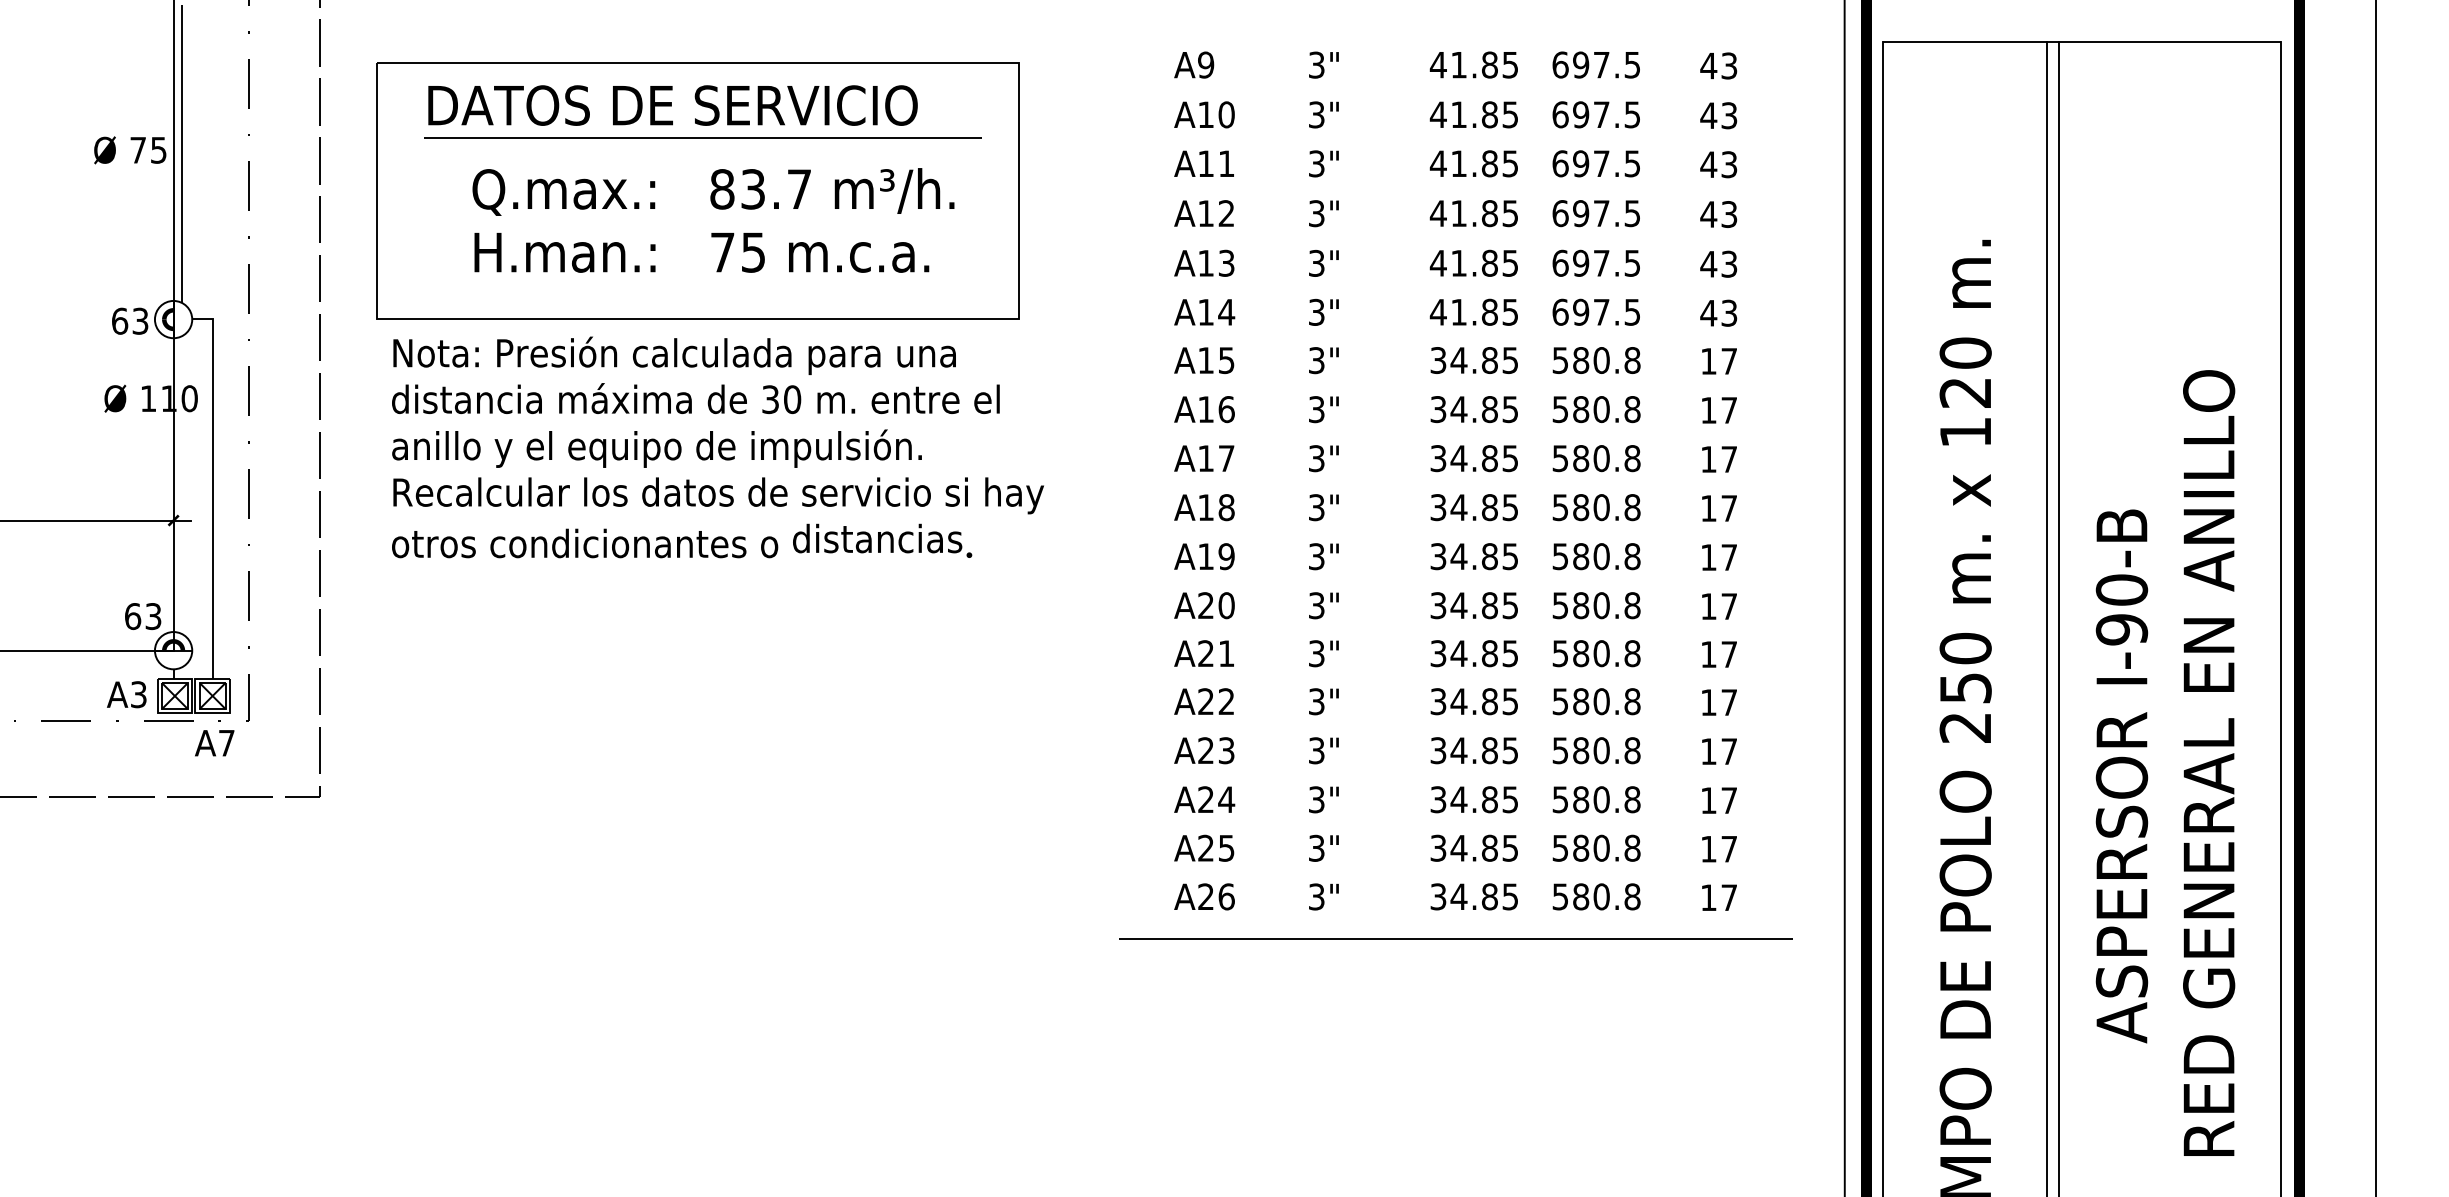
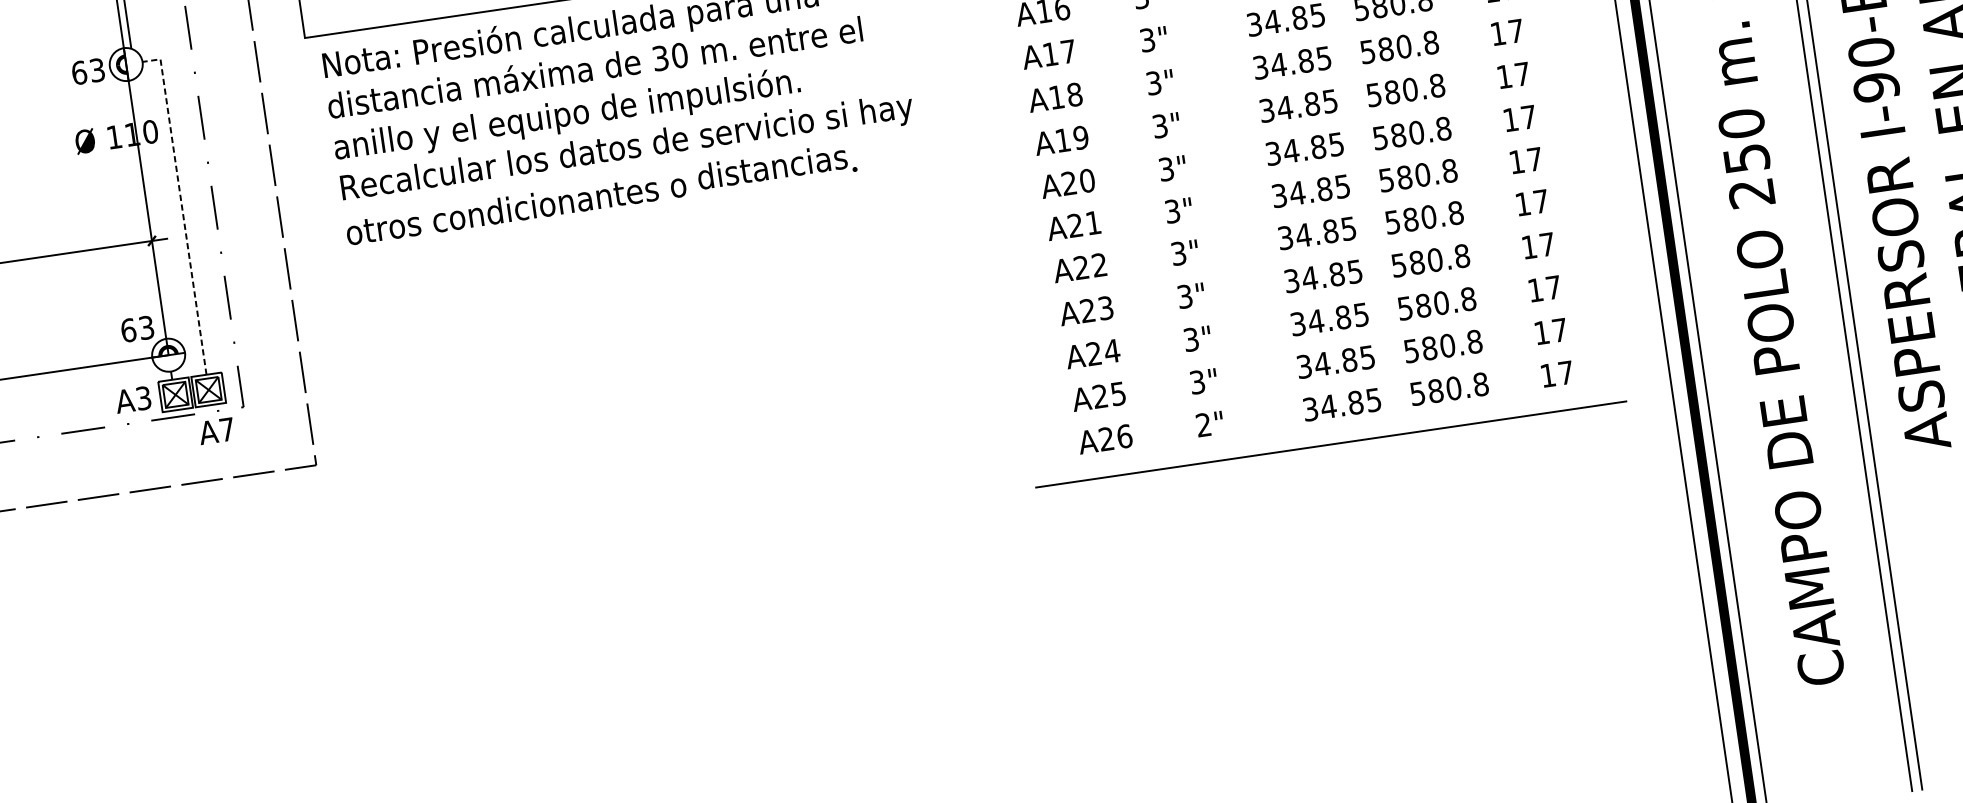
line: (212, 488) -> (182, 207), solid -> dashed
text: (1316, 896) -> (1203, 424), 3" -> 2"

